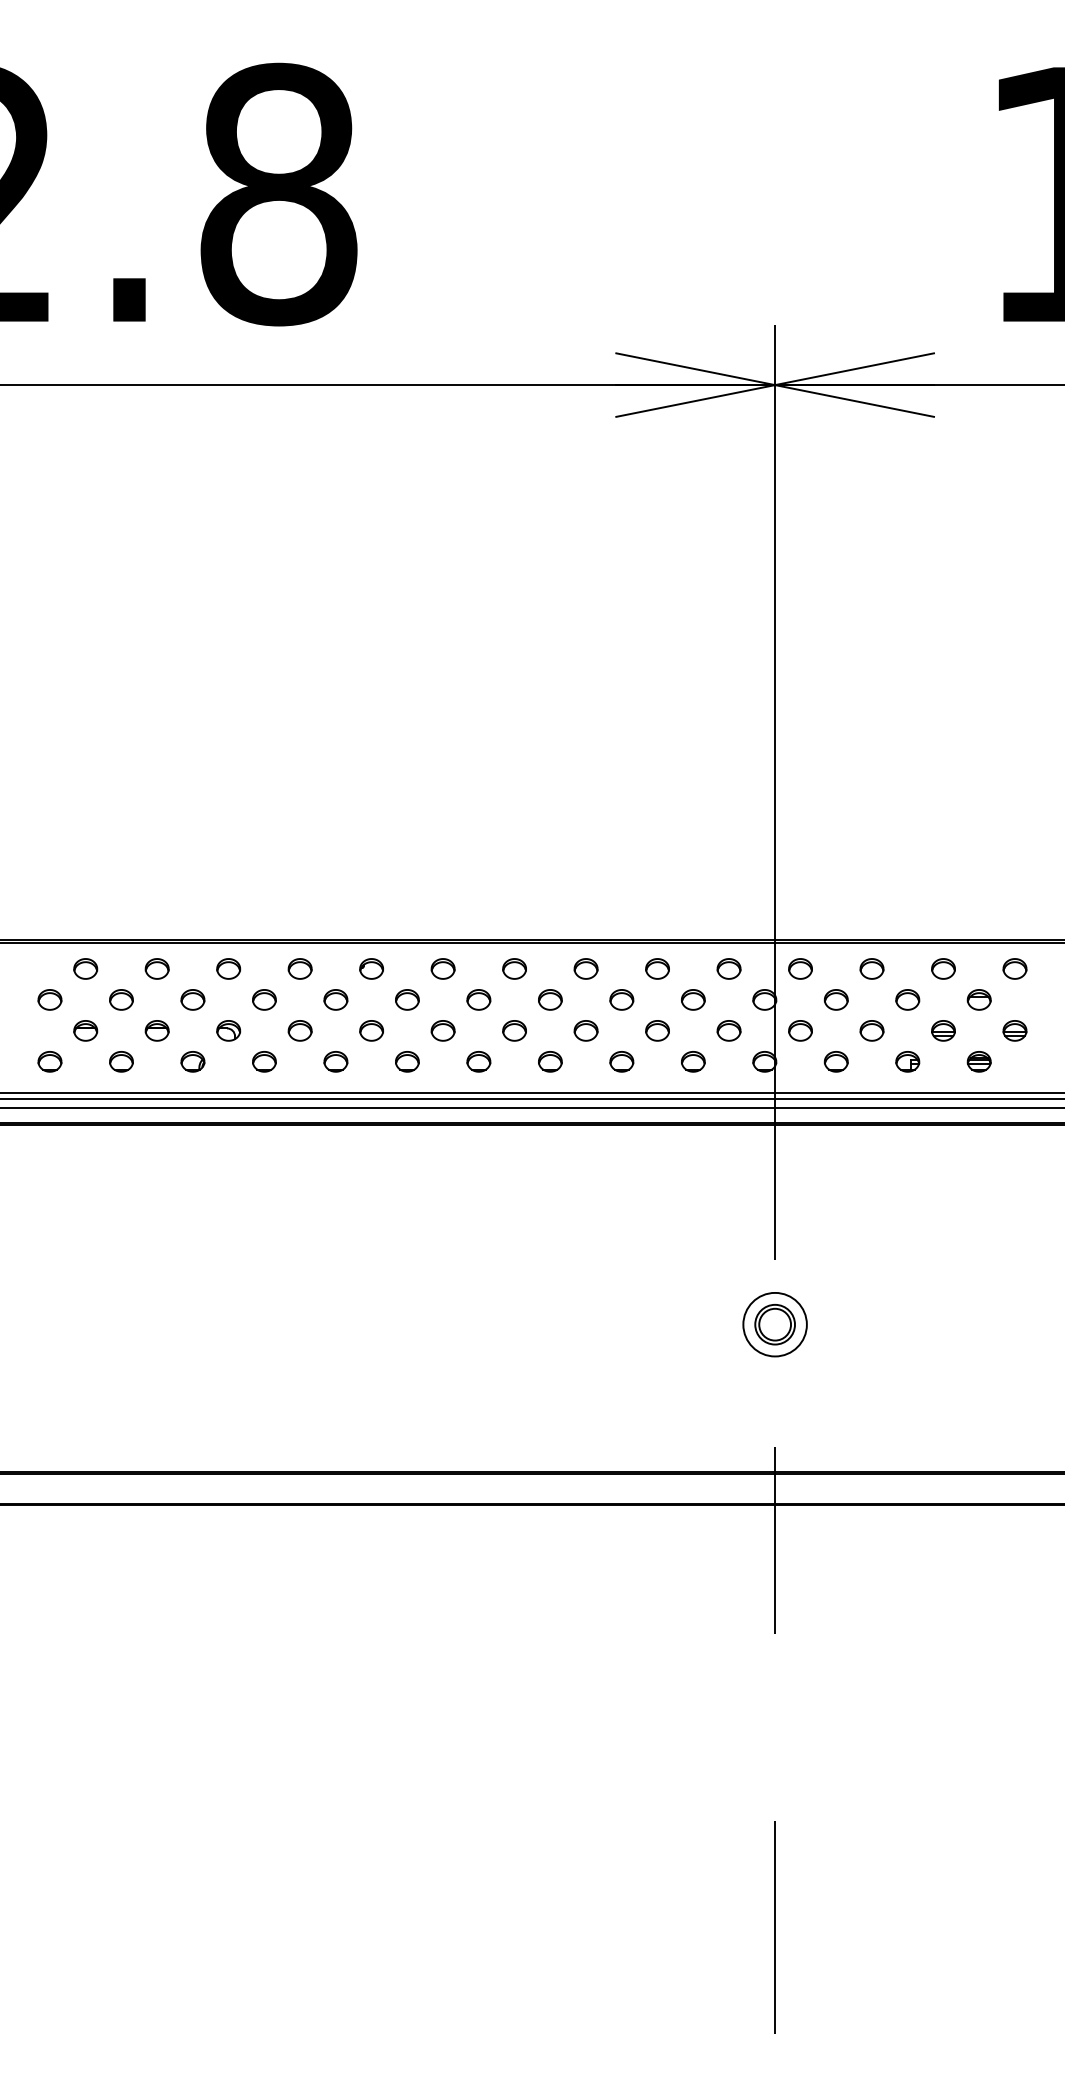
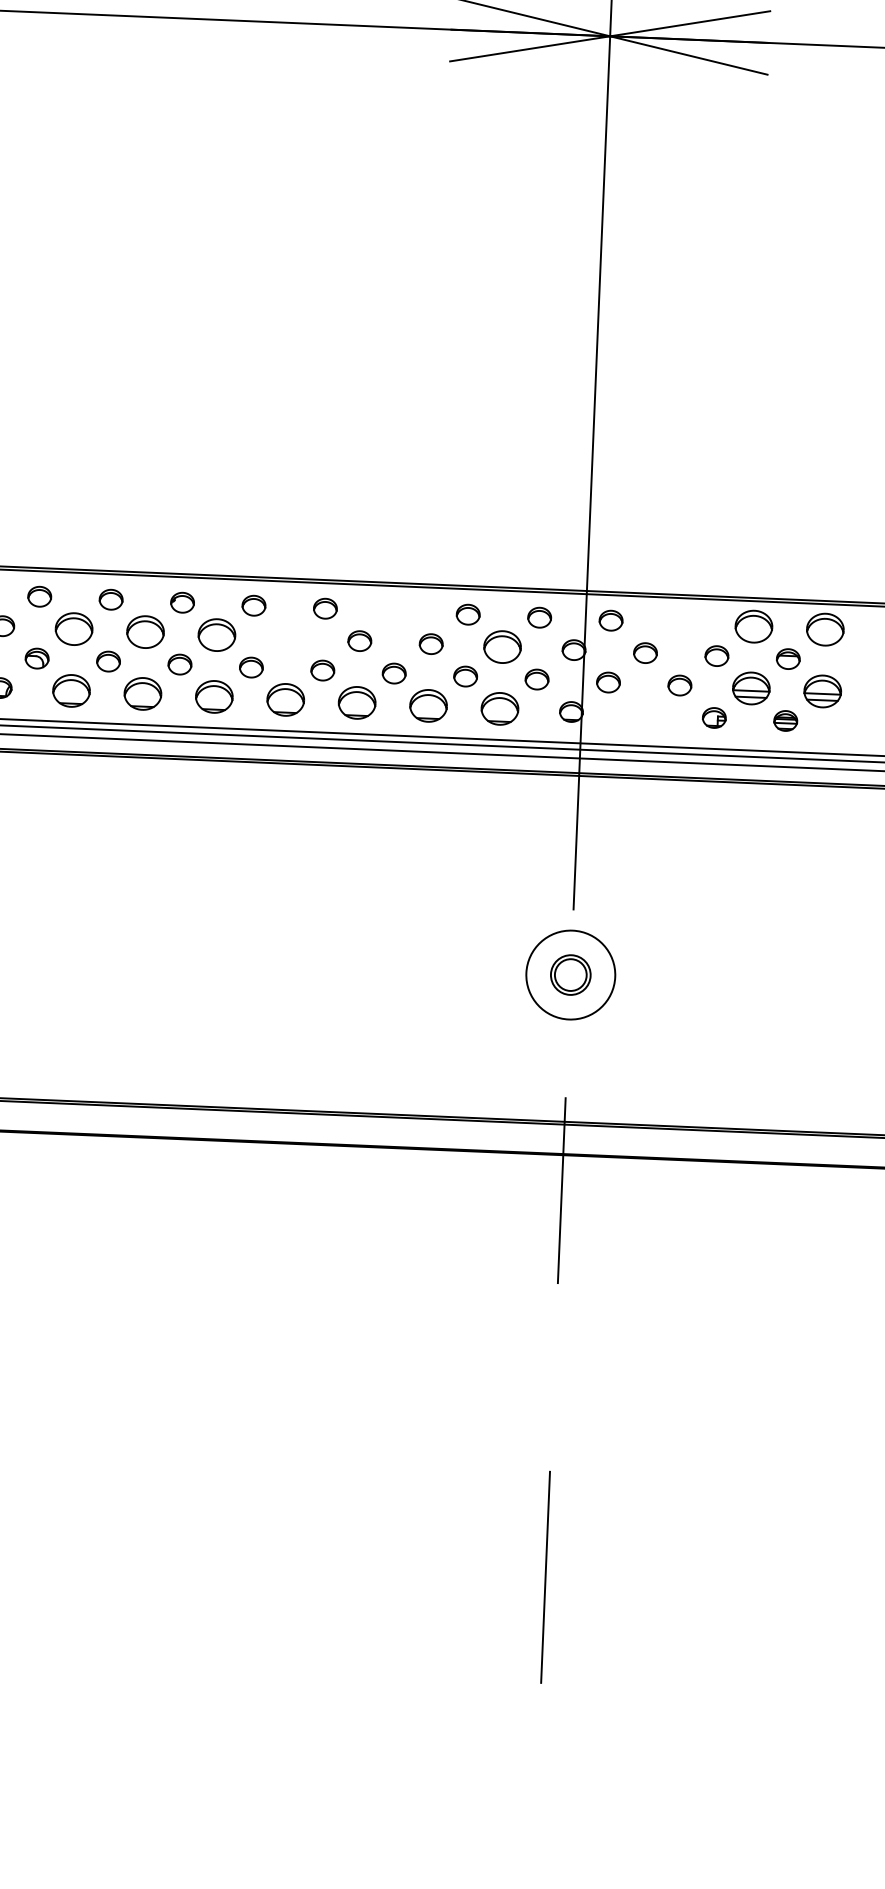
part: (585, 968) -> (396, 611), removed
part: (871, 968) -> (682, 623), removed
part: (943, 968) -> (753, 626), size x1.6
part: (1014, 968) -> (824, 629), size x1.6
part: (264, 999) -> (74, 628), size x1.6
part: (335, 999) -> (145, 631), size x1.6
part: (407, 999) -> (217, 634), size x1.6
part: (478, 999) -> (288, 637), removed
part: (693, 999) -> (502, 646), size x1.6
part: (943, 1030) -> (751, 688), size x1.6
part: (1014, 1030) -> (822, 691), size x1.6
part: (264, 1061) -> (71, 690), size x1.6
part: (335, 1061) -> (142, 693), size x1.6
part: (407, 1061) -> (214, 696), size x1.6
part: (478, 1061) -> (285, 699), size x1.6
part: (550, 1061) -> (357, 702), size x1.6
part: (621, 1061) -> (428, 705), size x1.6
part: (693, 1061) -> (500, 708), size x1.6
part: (835, 1061) -> (642, 714), removed
circle: (774, 1324) -> (570, 974), size x1.4

